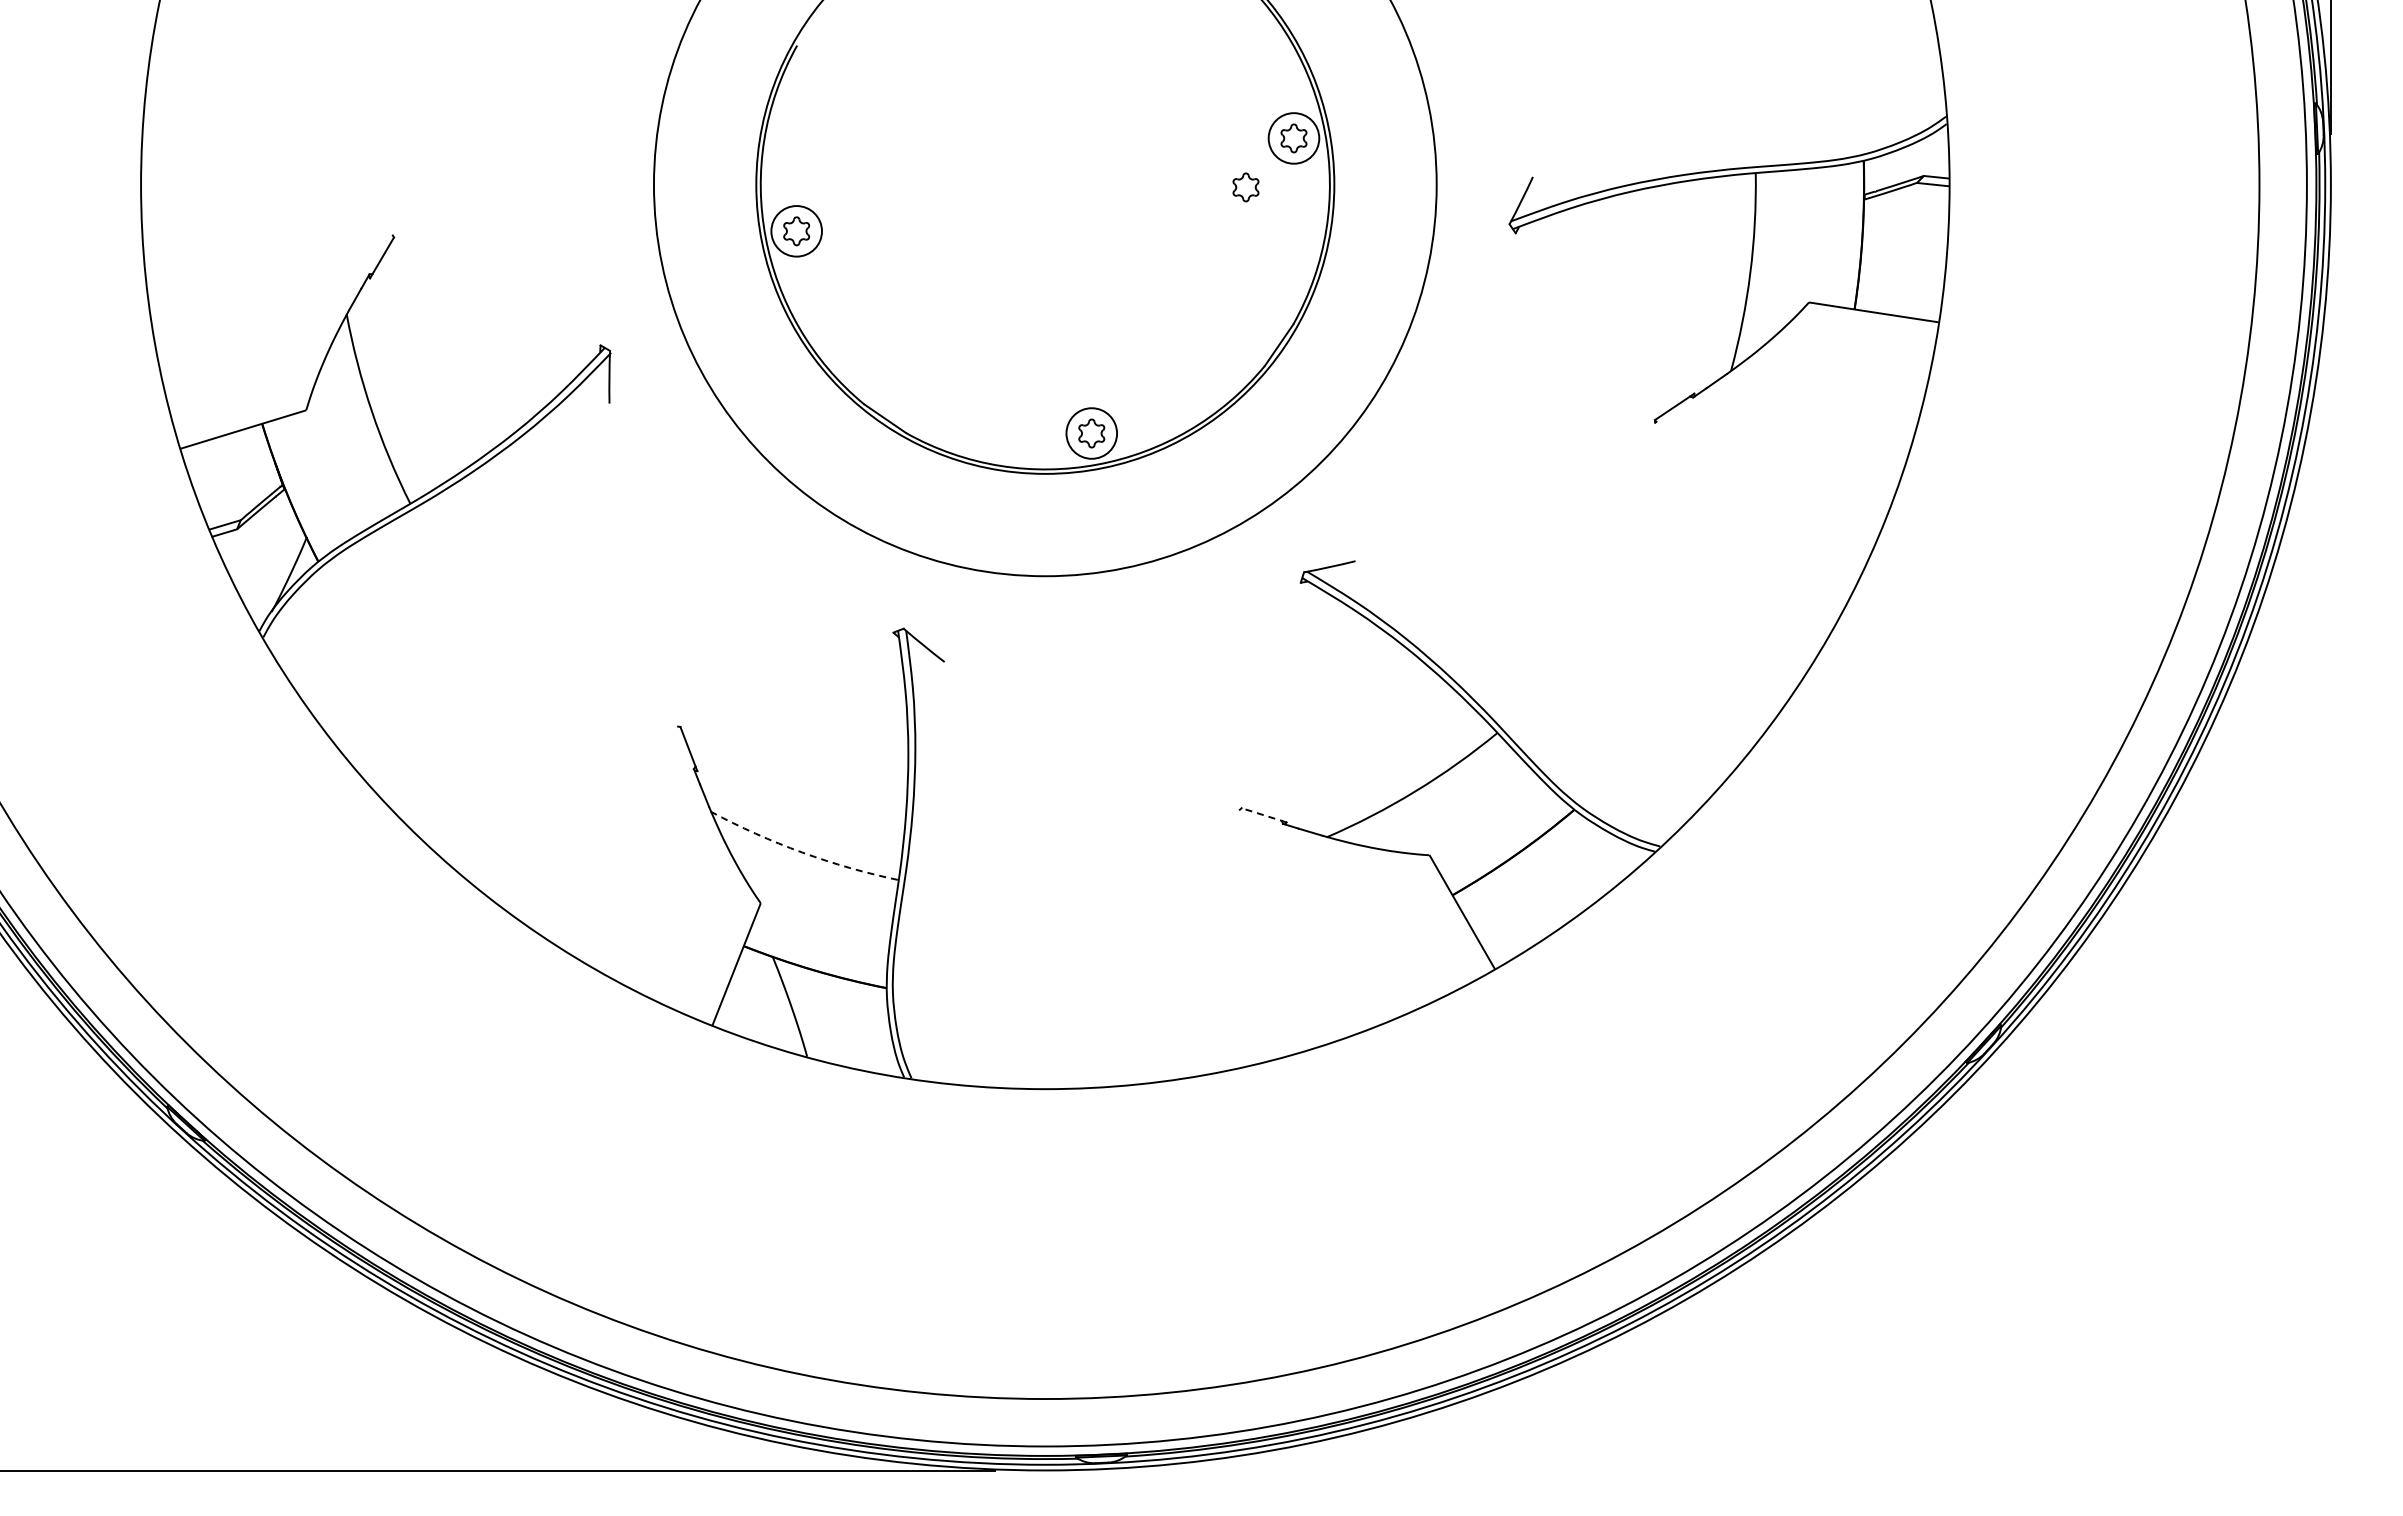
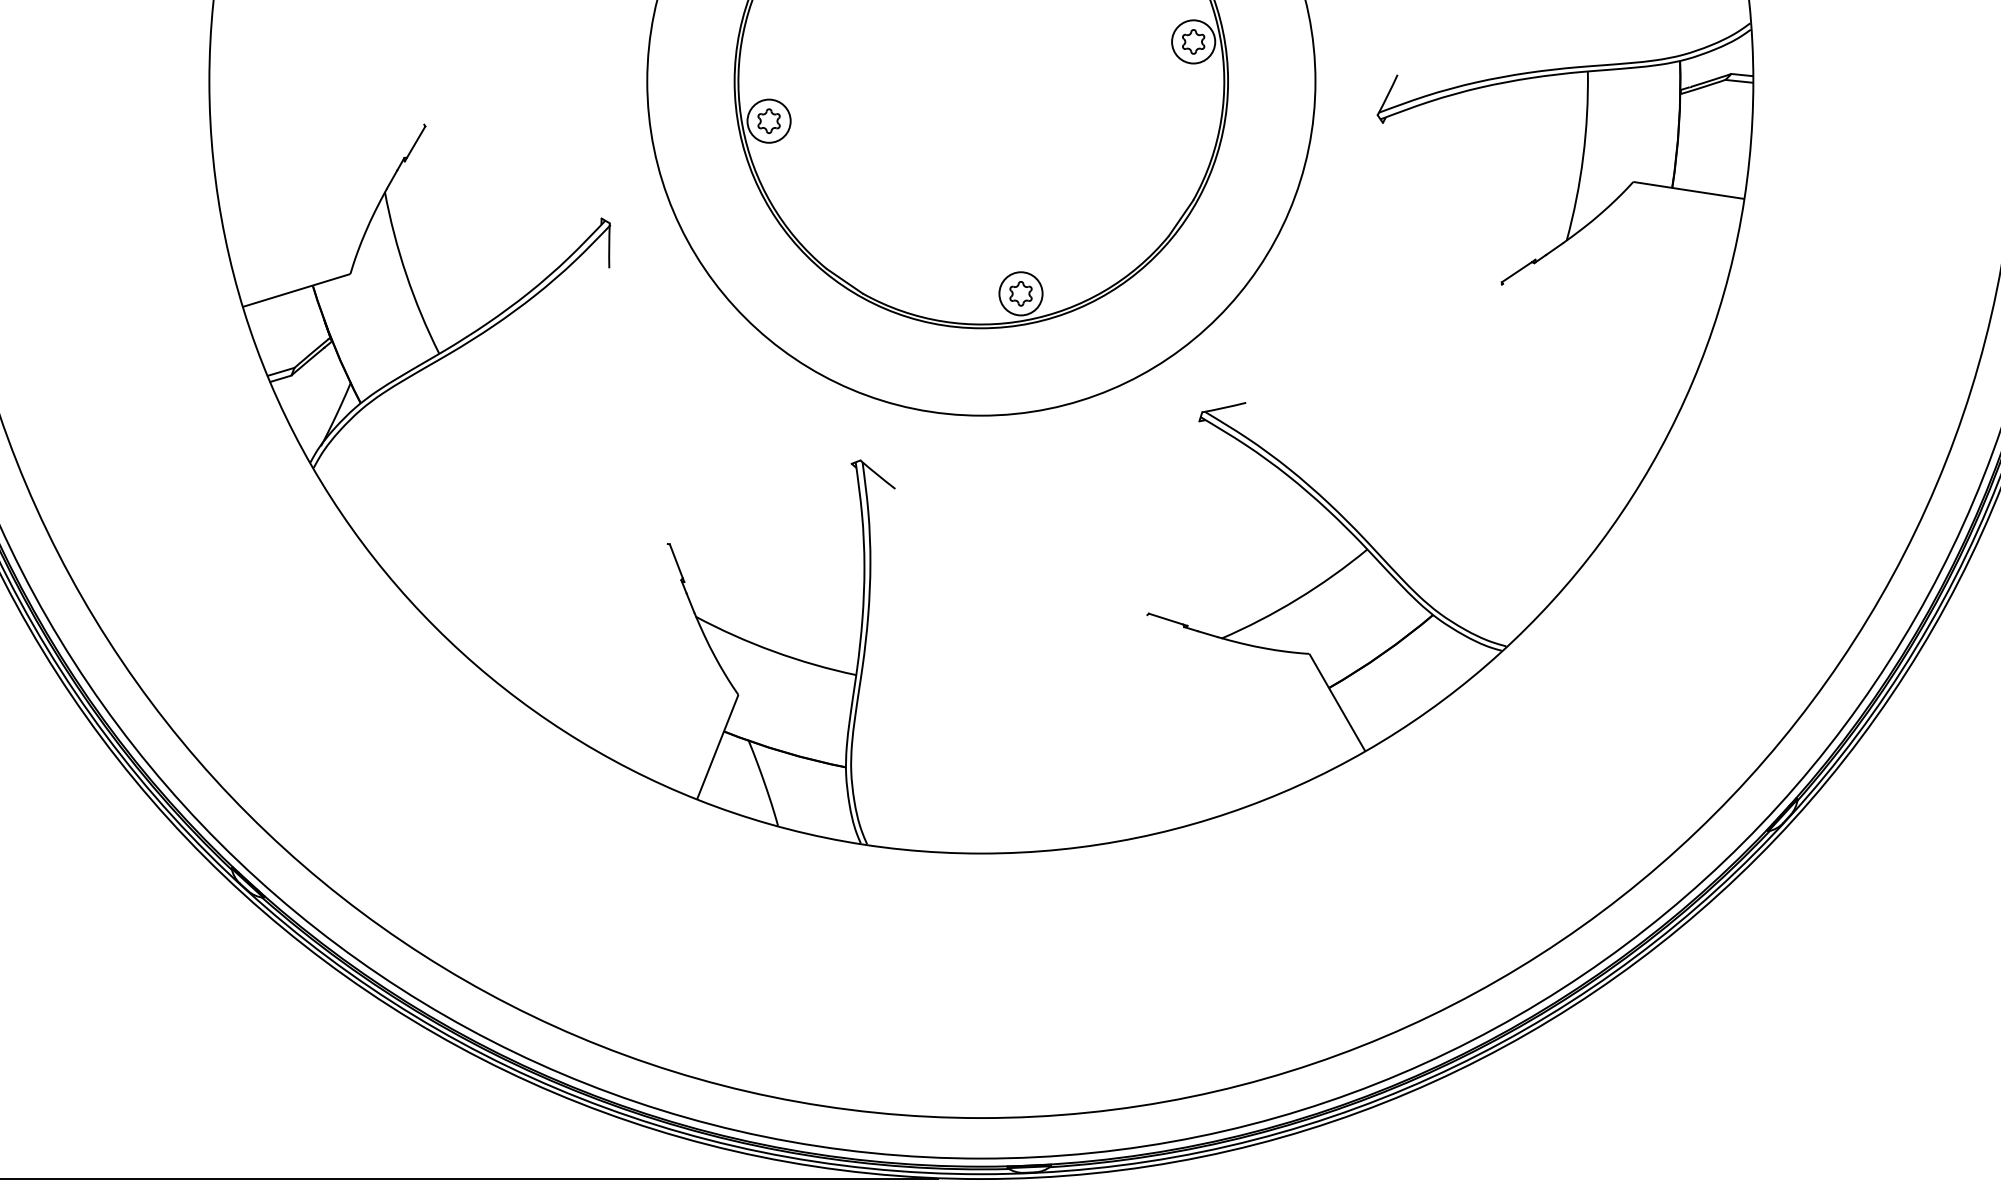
part: (1245, 187) -> (1152, 83), removed
line: (1264, 815) -> (1168, 619), dashed -> solid
arc: (802, 852) -> (774, 651), dashed -> solid

